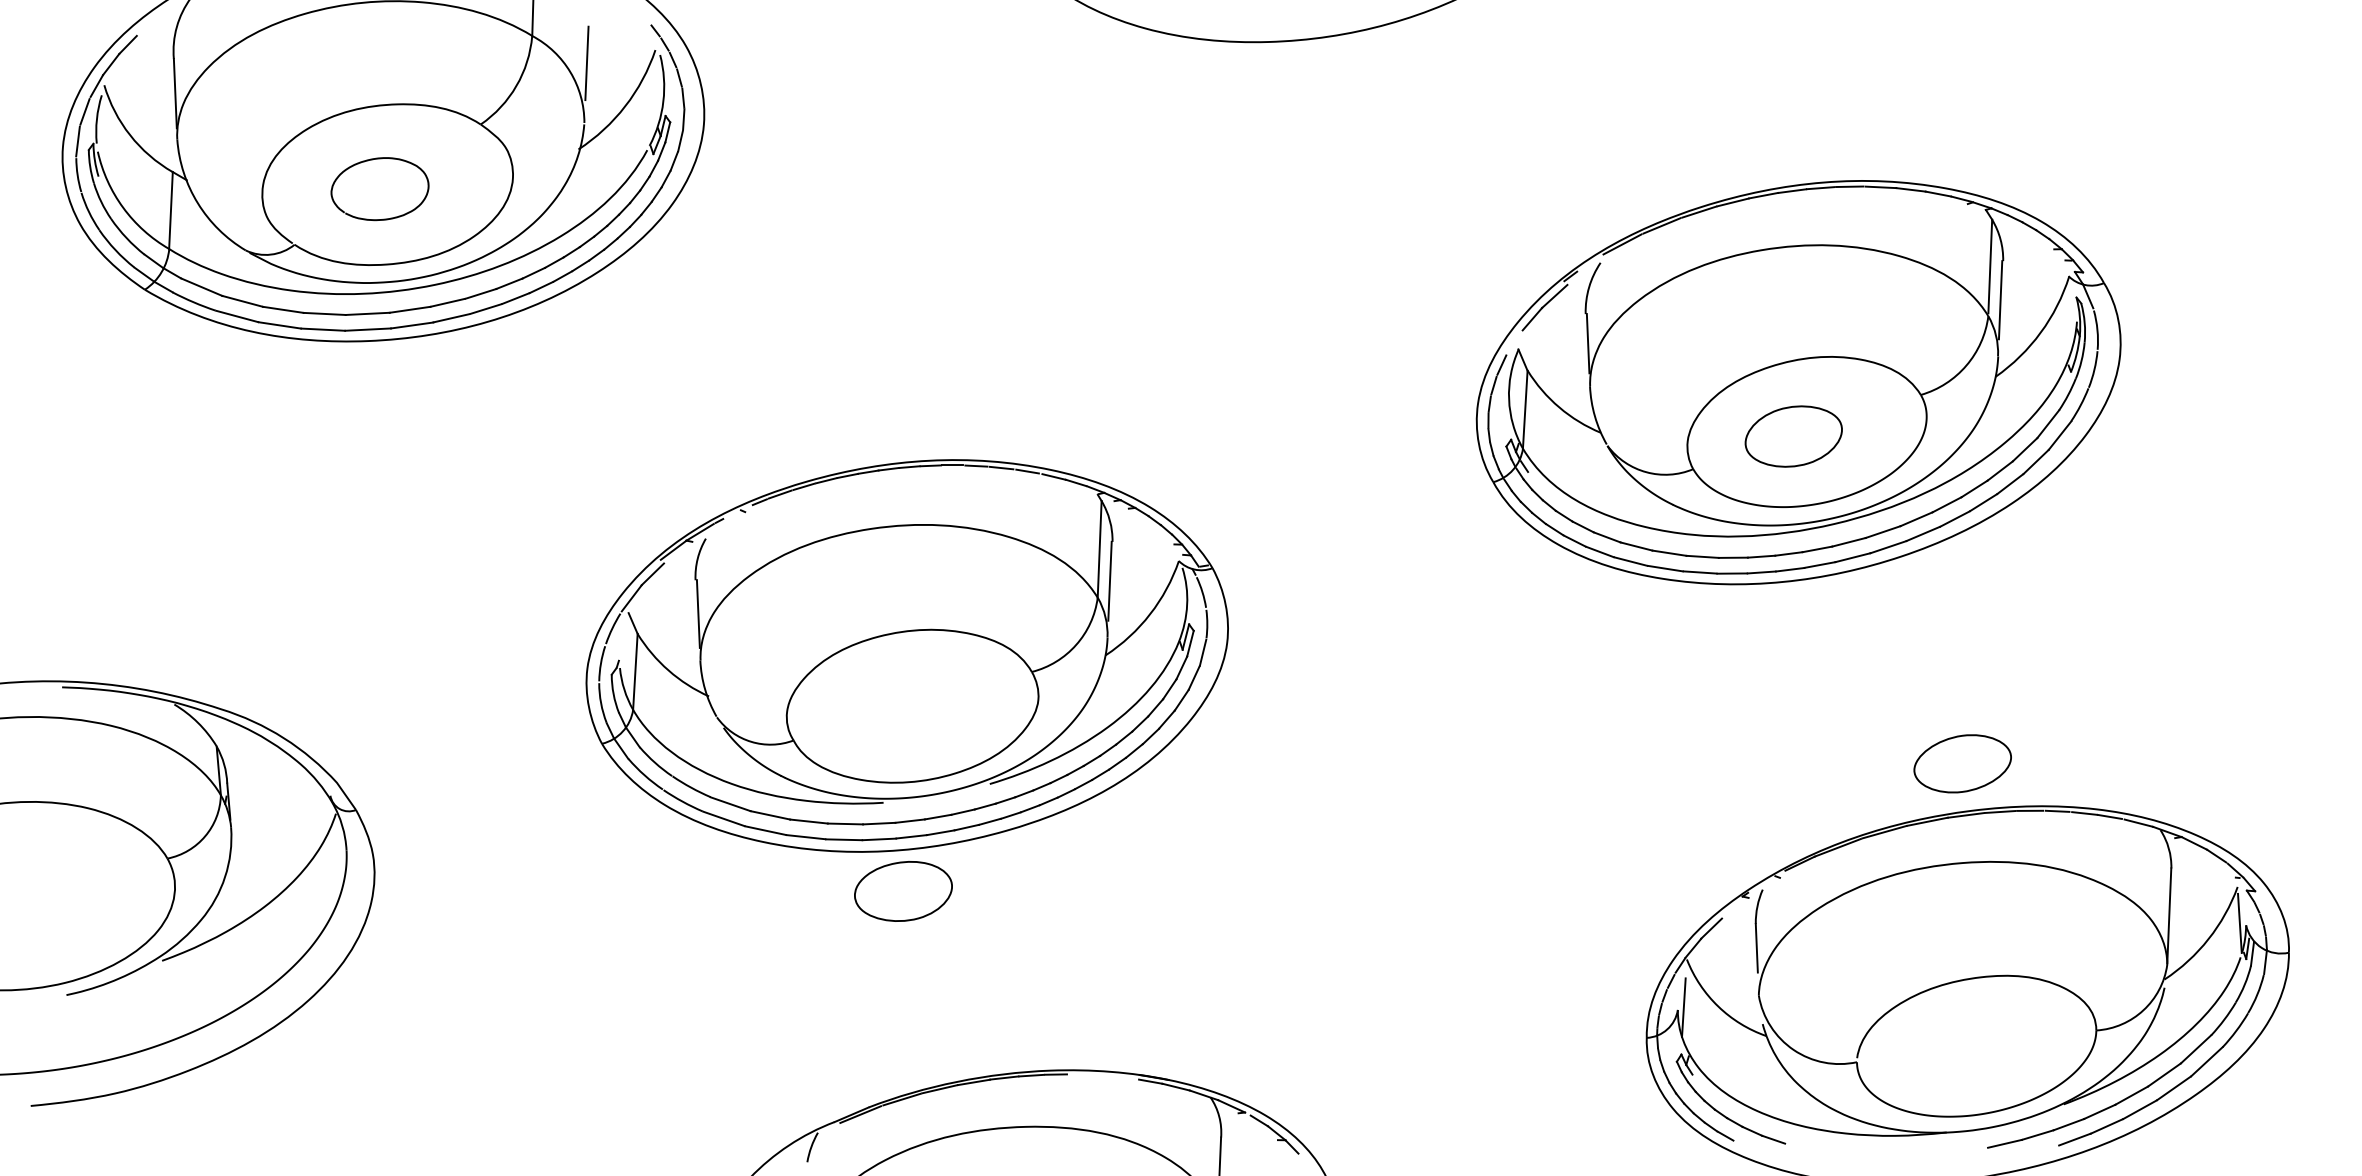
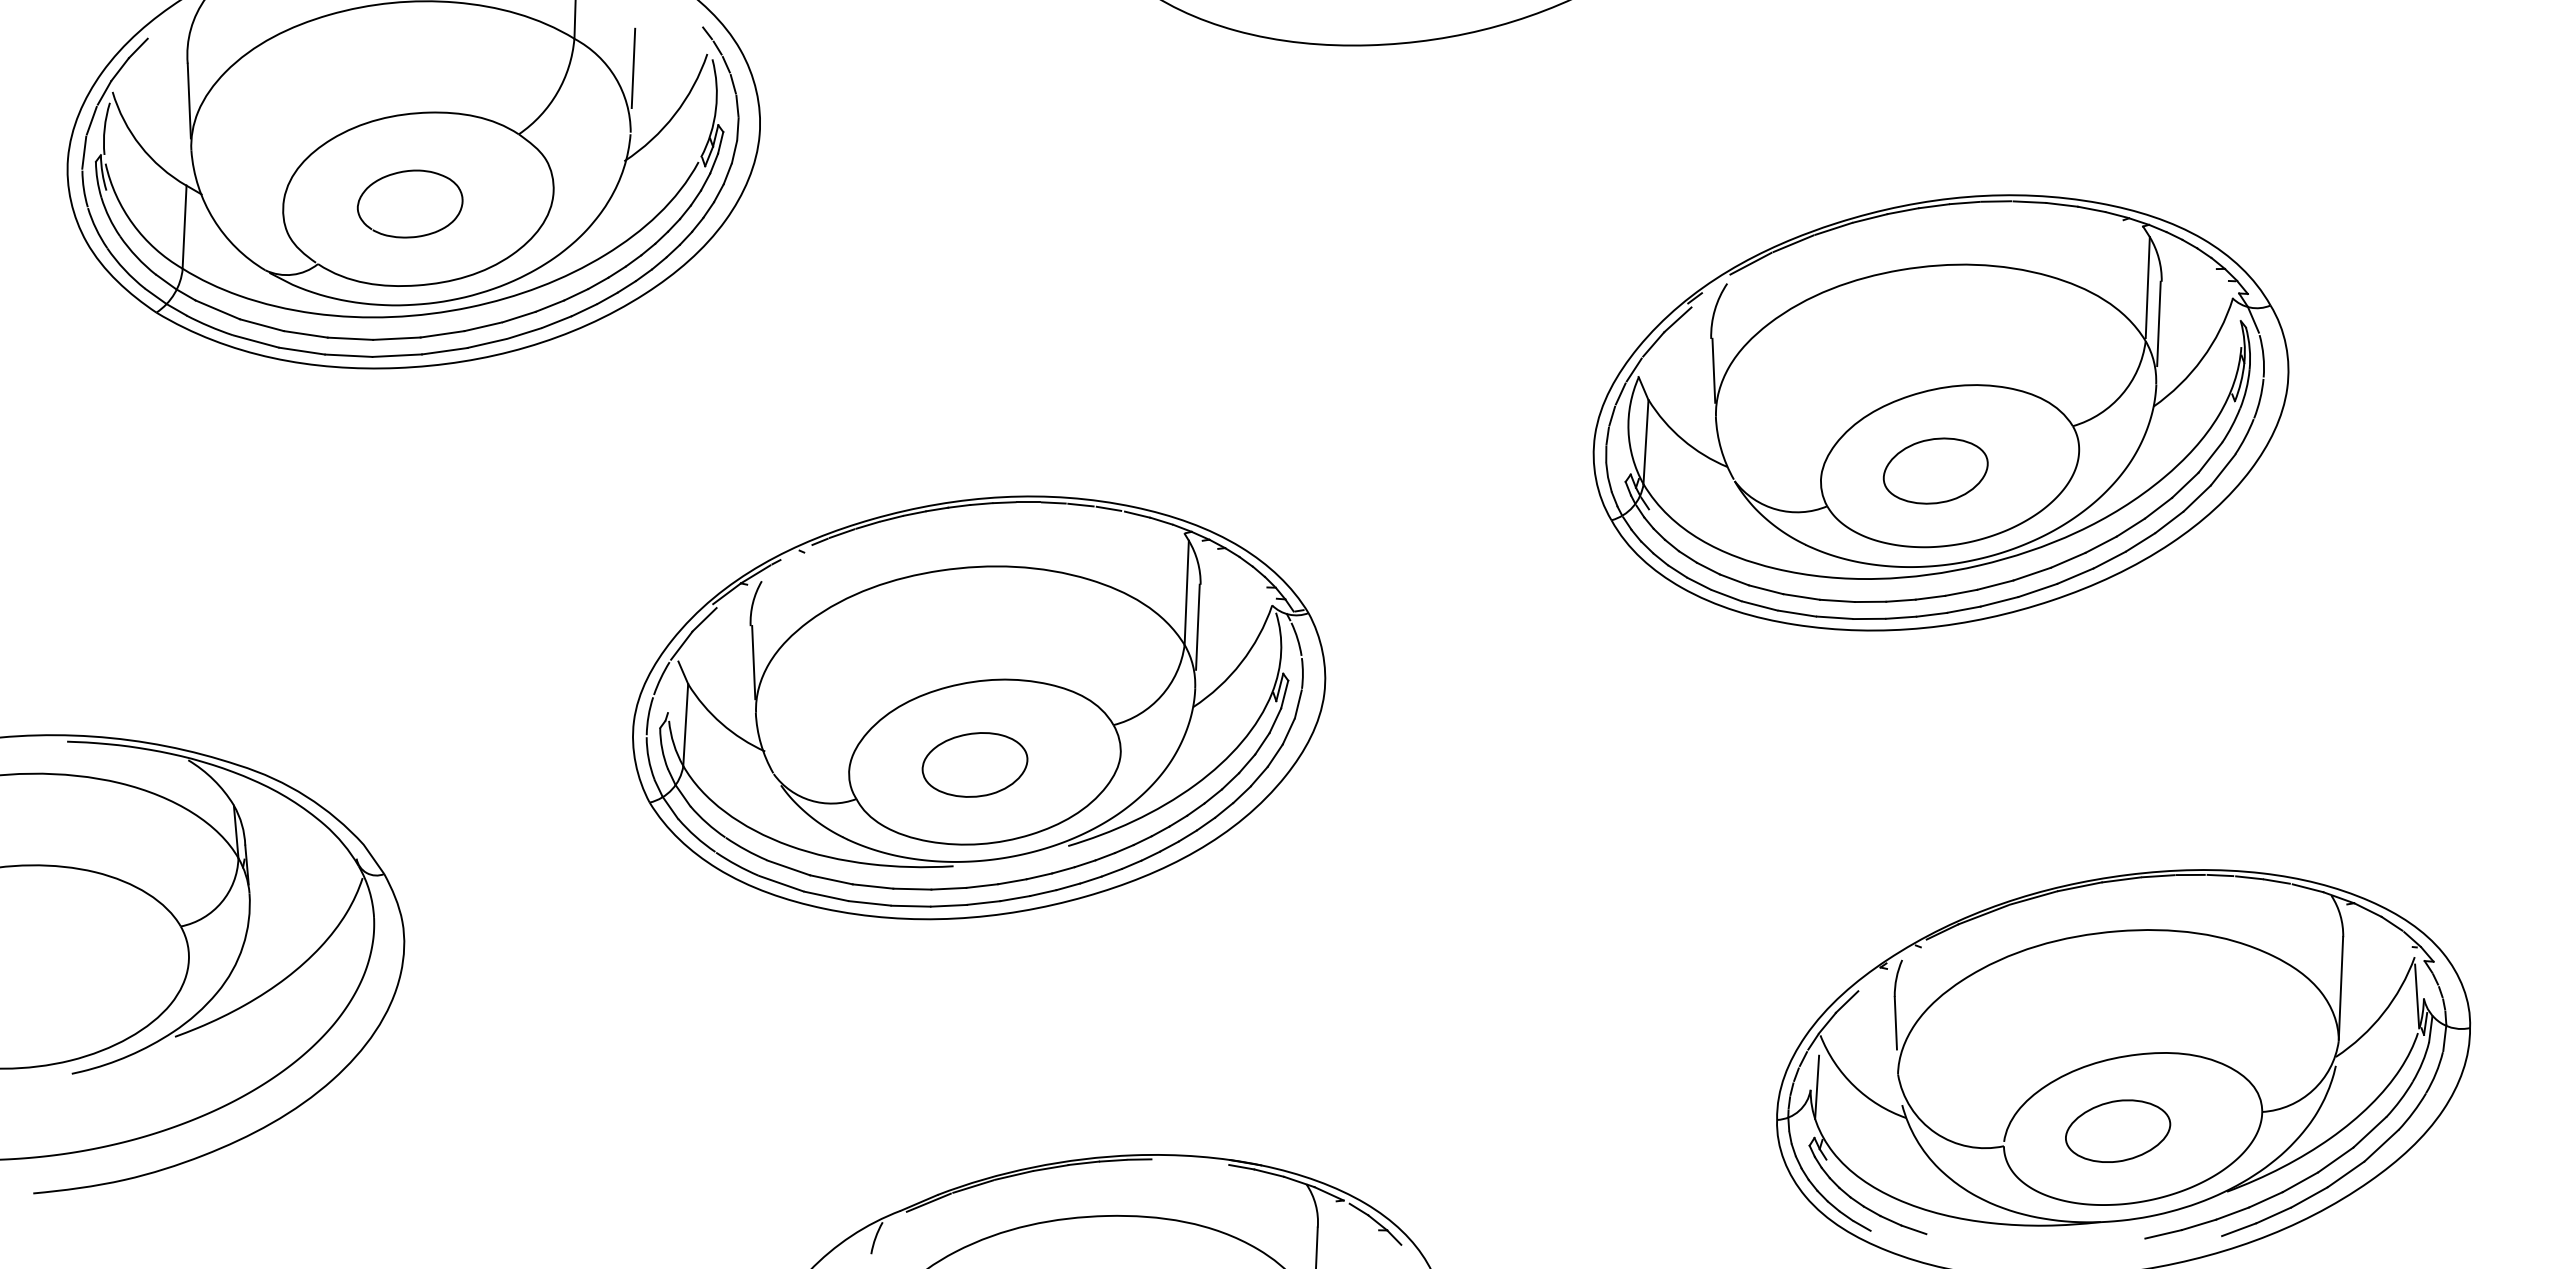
line: (1513, 342) -> (1633, 369), added
part: (1963, 763) -> (2118, 1130), moved
part: (902, 891) -> (974, 764), moved

